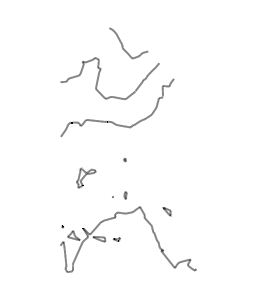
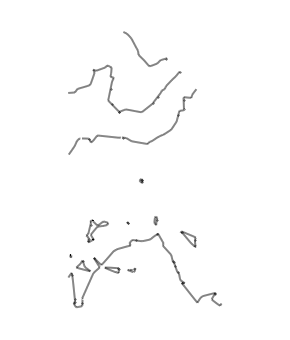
part: (86, 177) -> (97, 230), moved
part: (125, 195) -> (155, 220), moved
part: (167, 211) -> (188, 238), size x1.67

